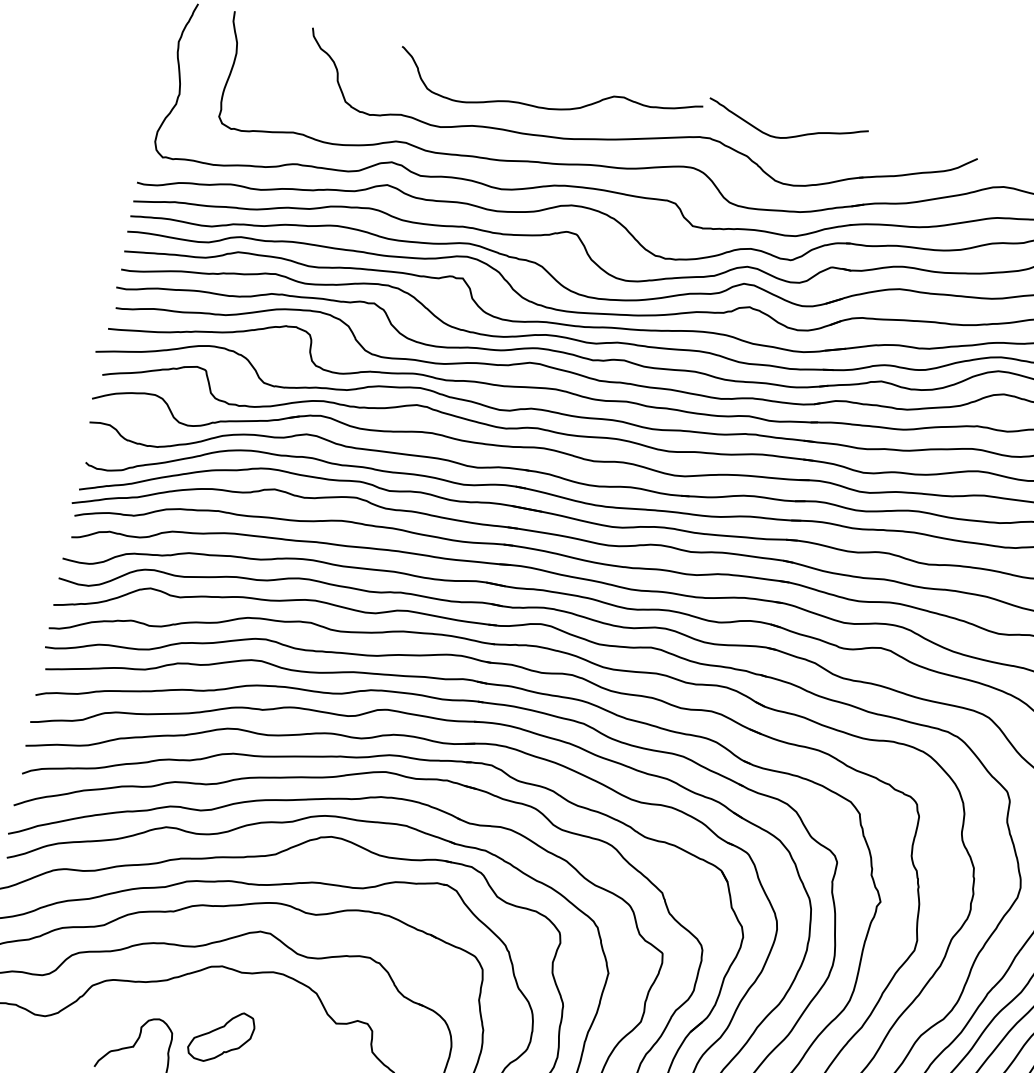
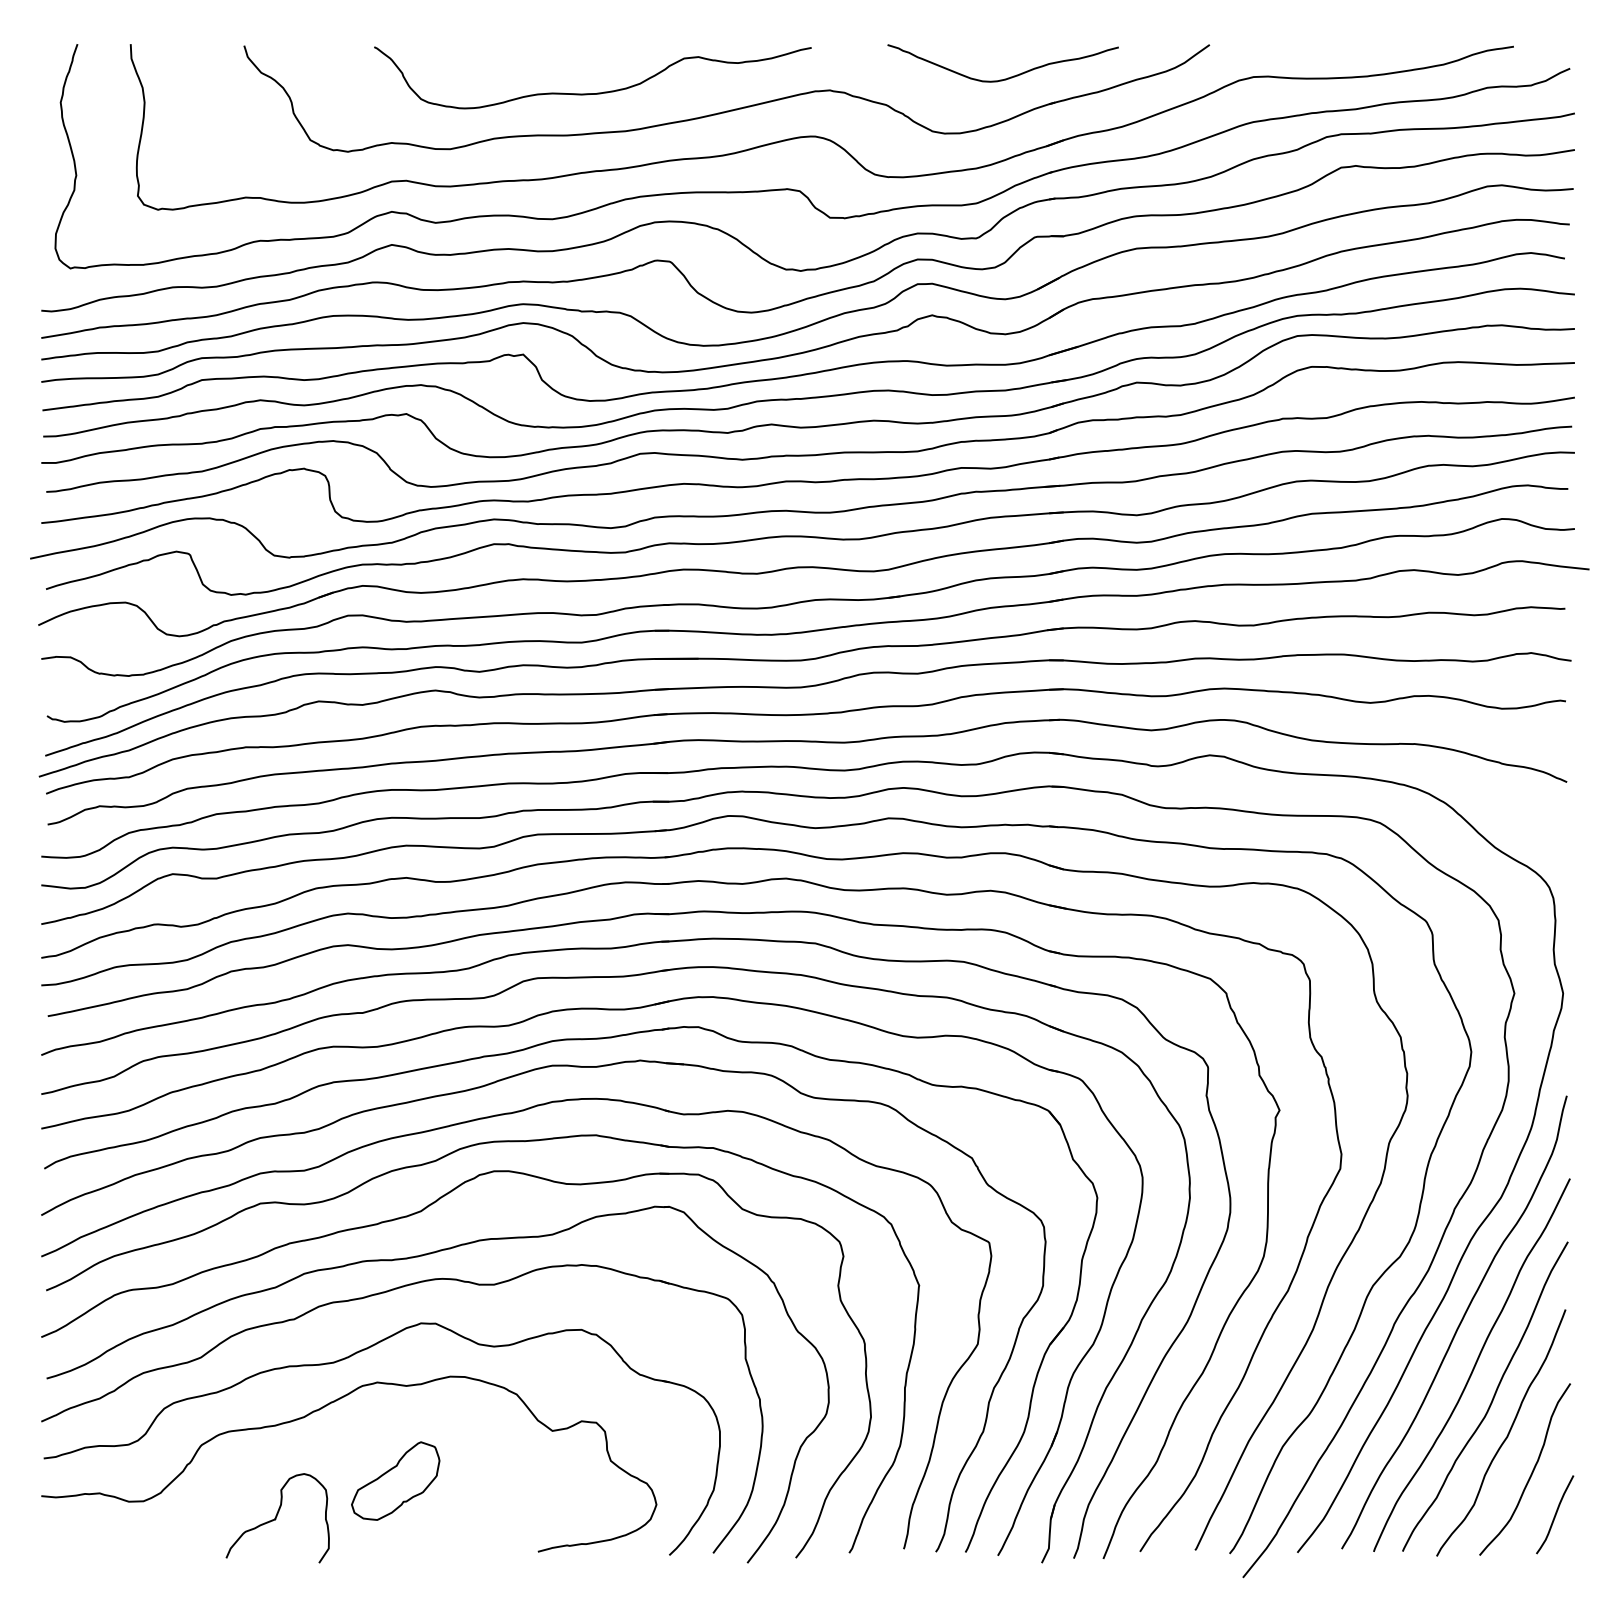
curve: (788, 136) -> (1007, 77), moved

